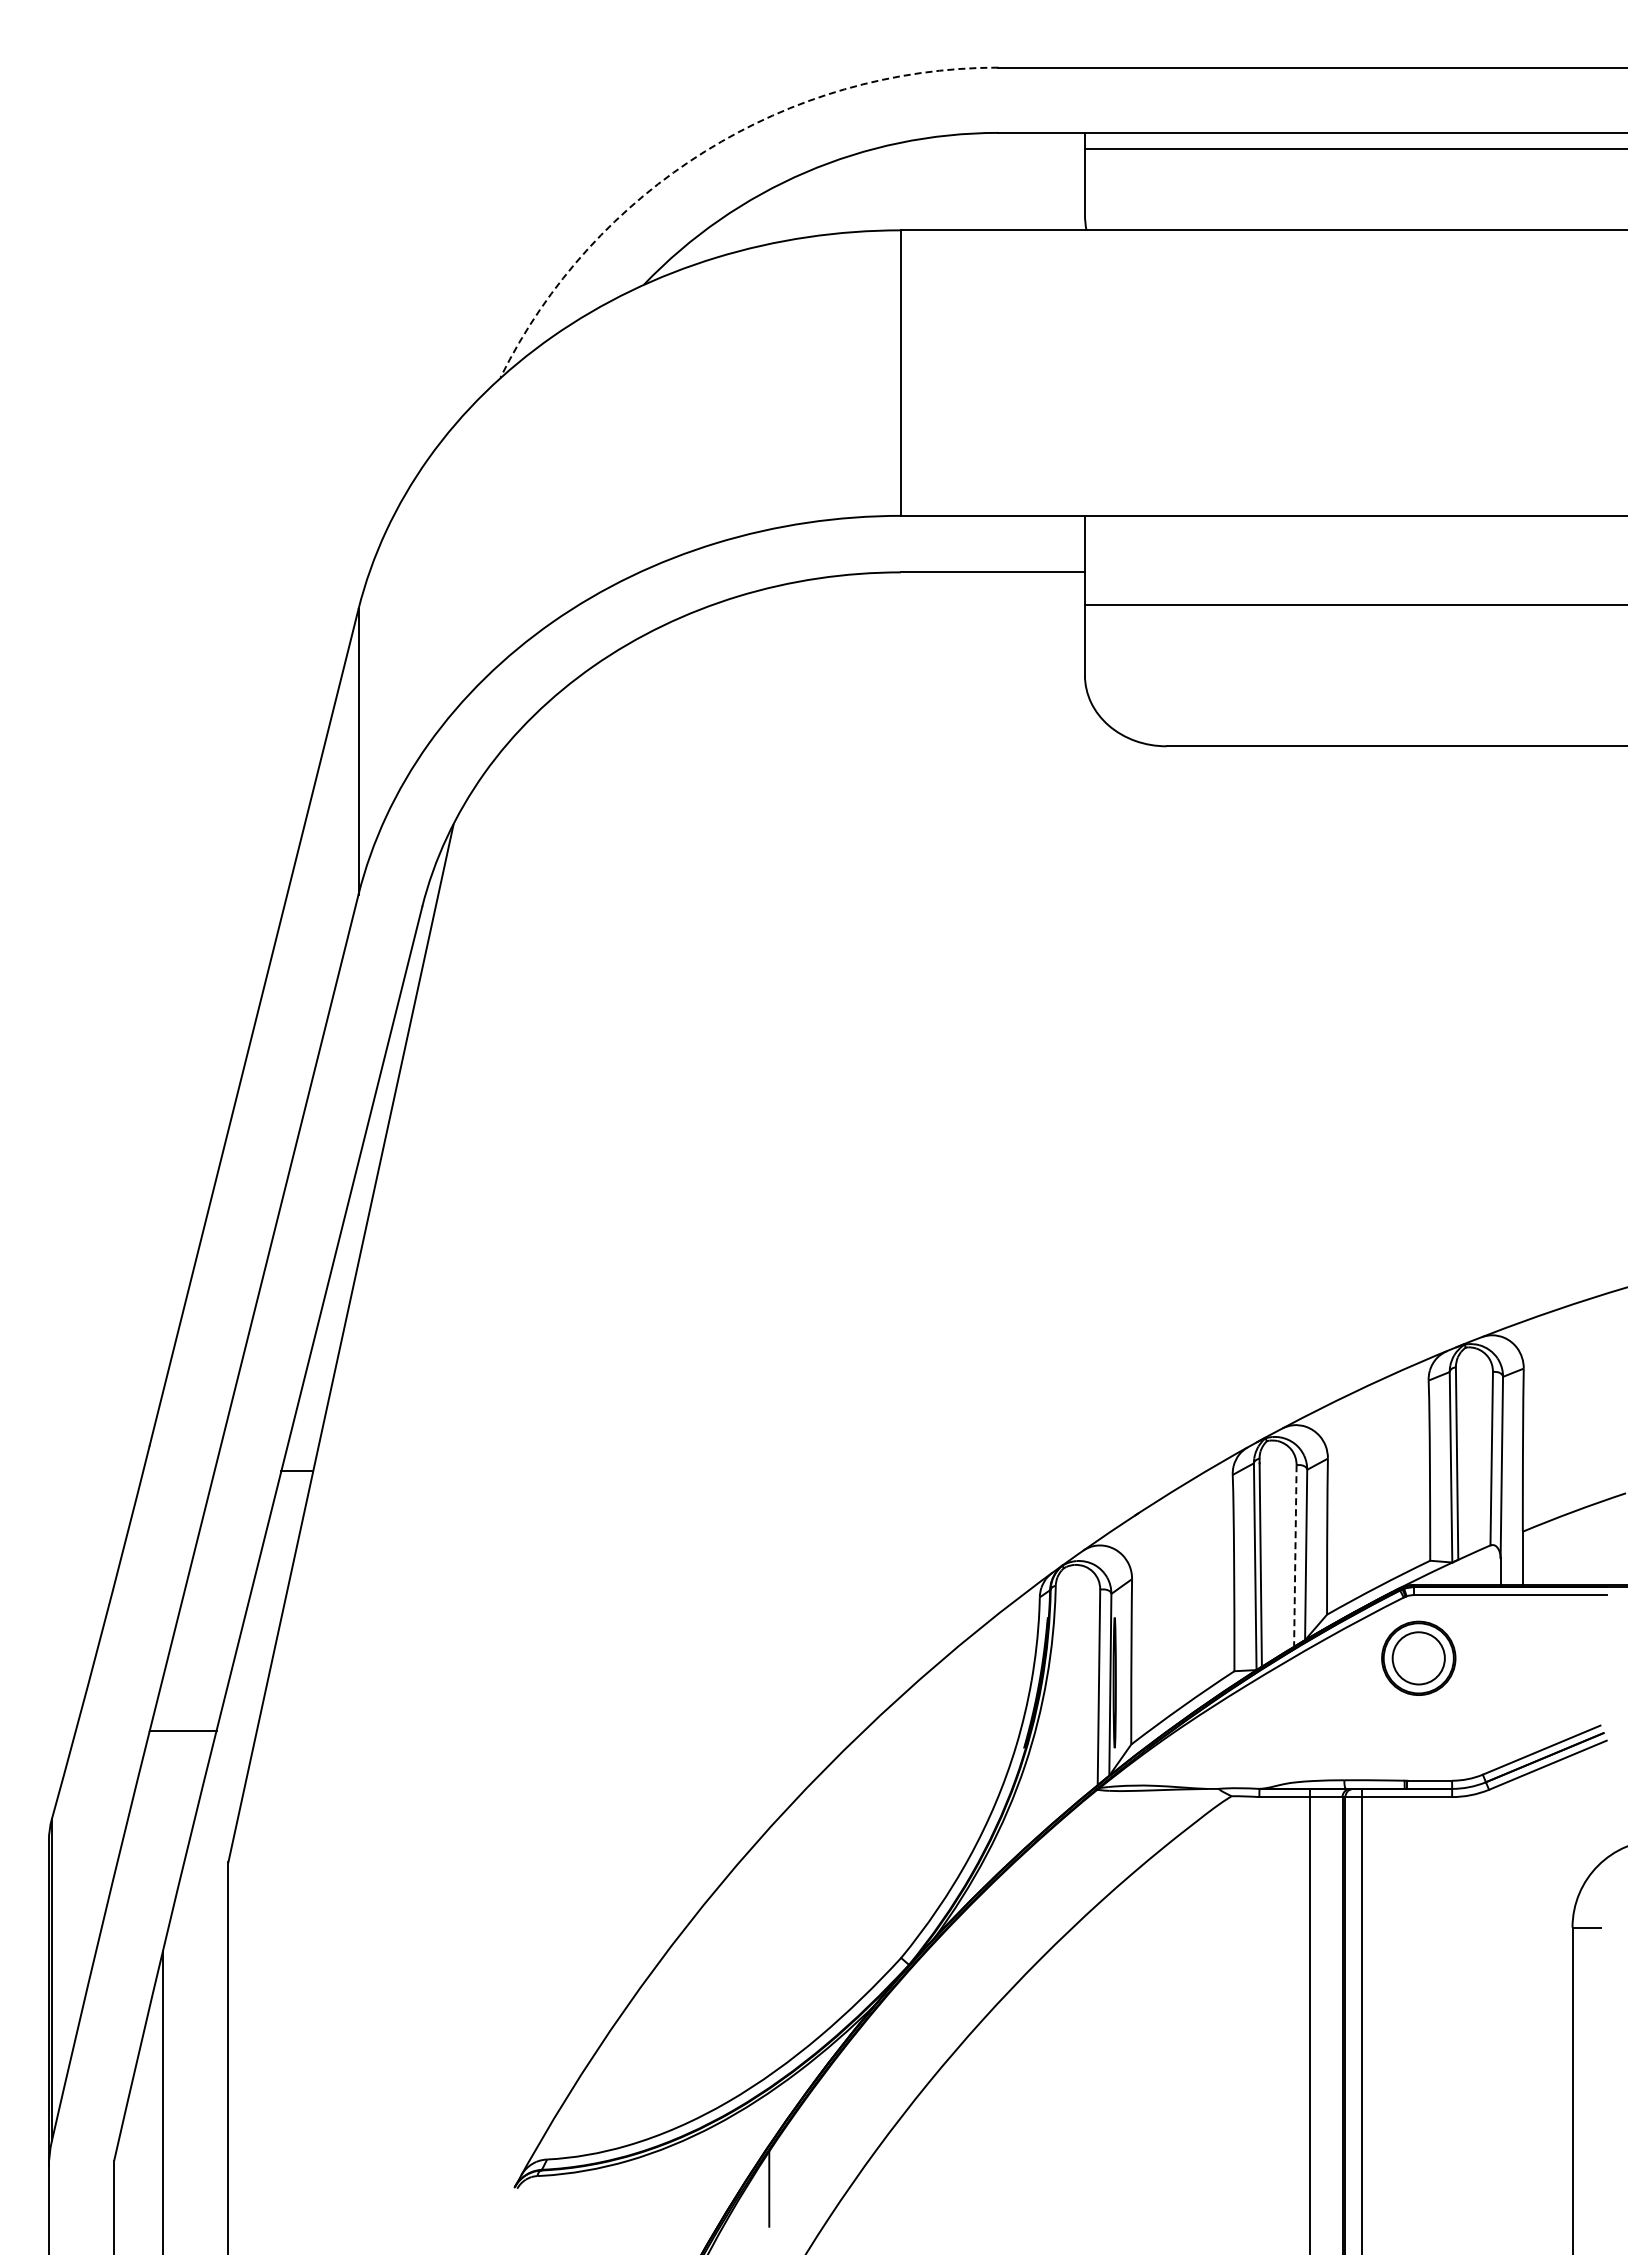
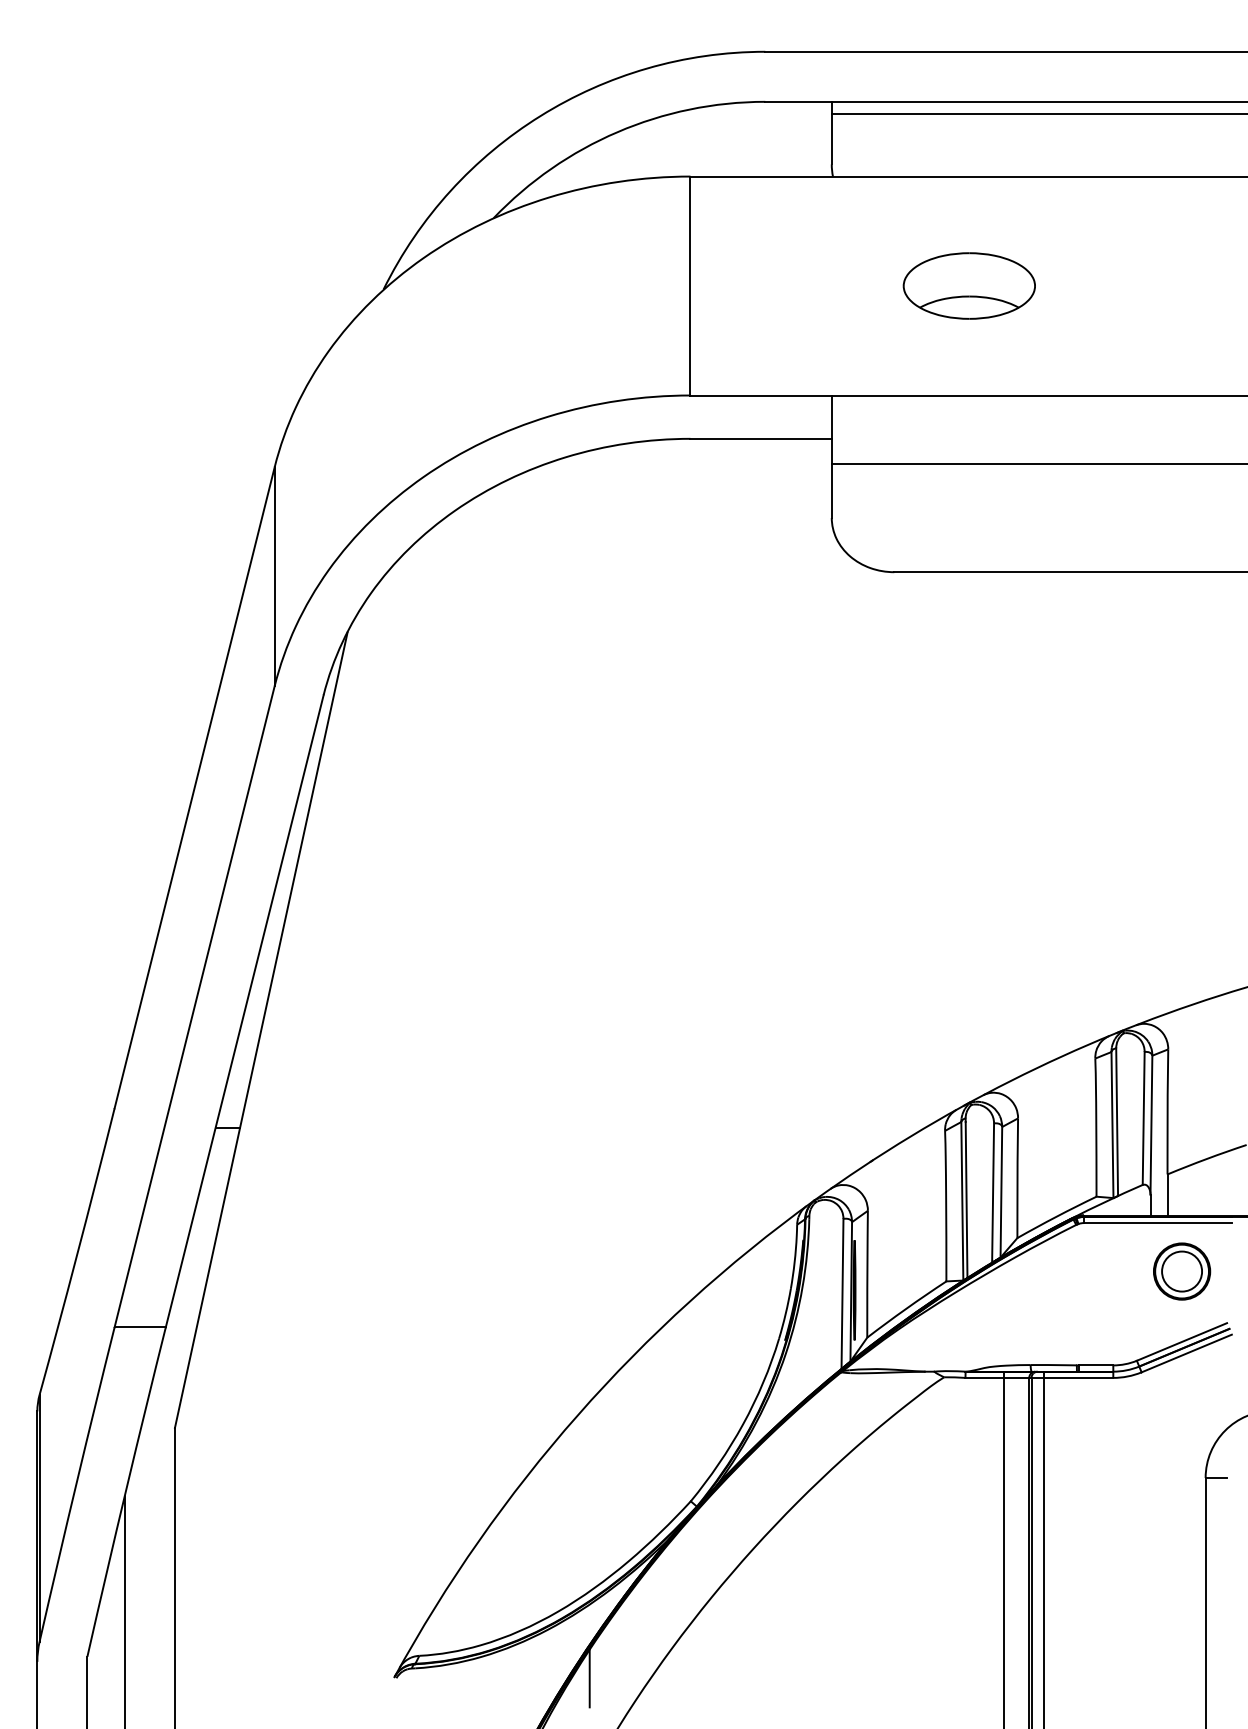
arc: (705, 151) -> (540, 116), dashed -> solid
part: (1263, 372) -> (968, 285), added
line: (1295, 1556) -> (993, 1193), dashed -> solid
part: (1418, 1657) -> (1181, 1270), moved

